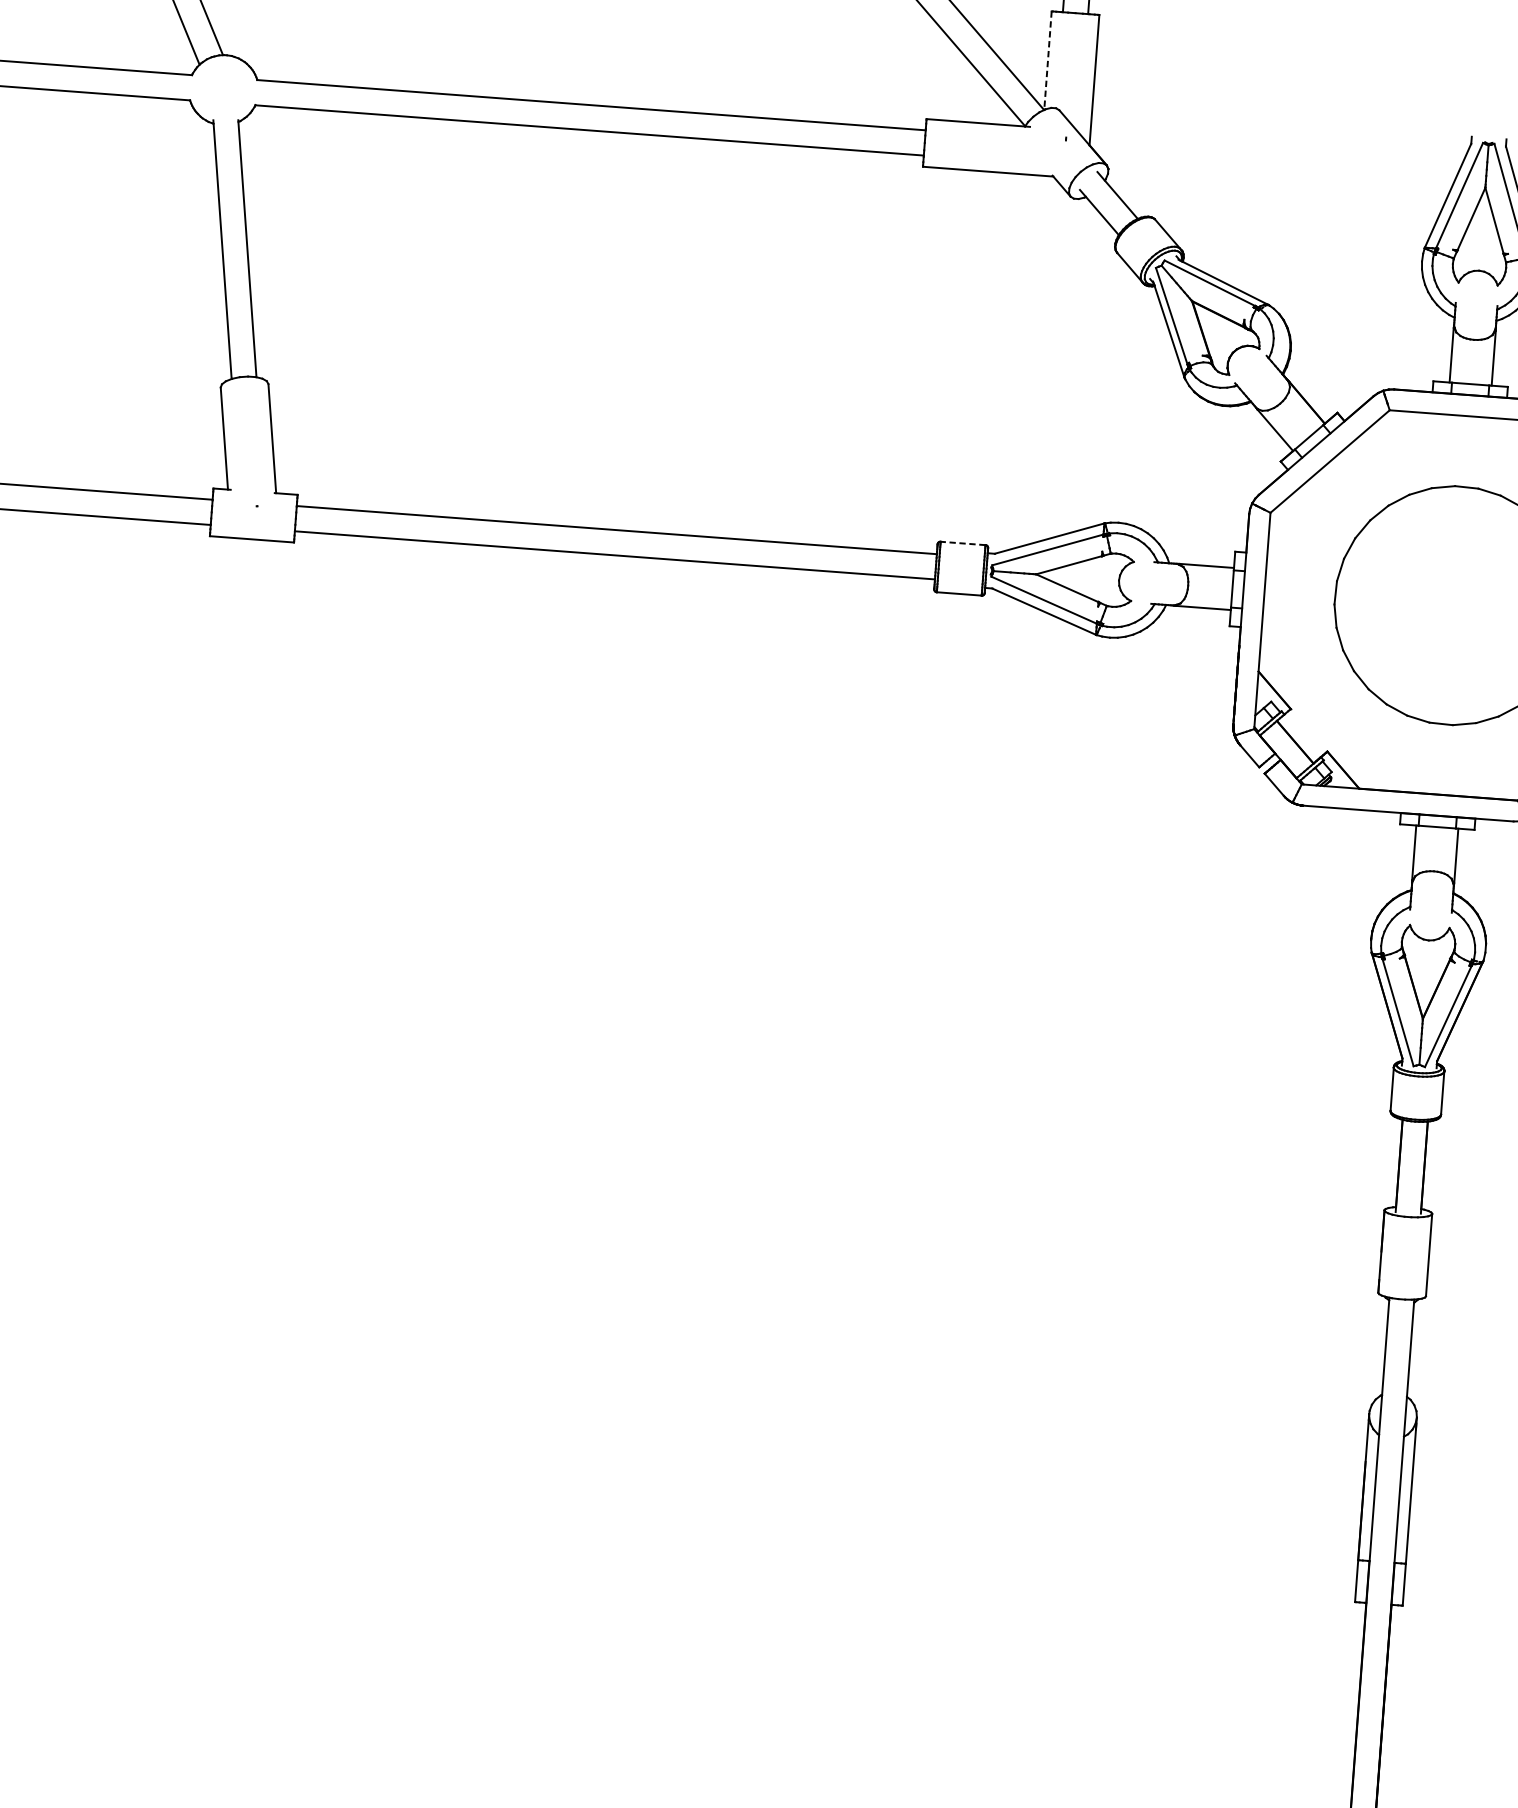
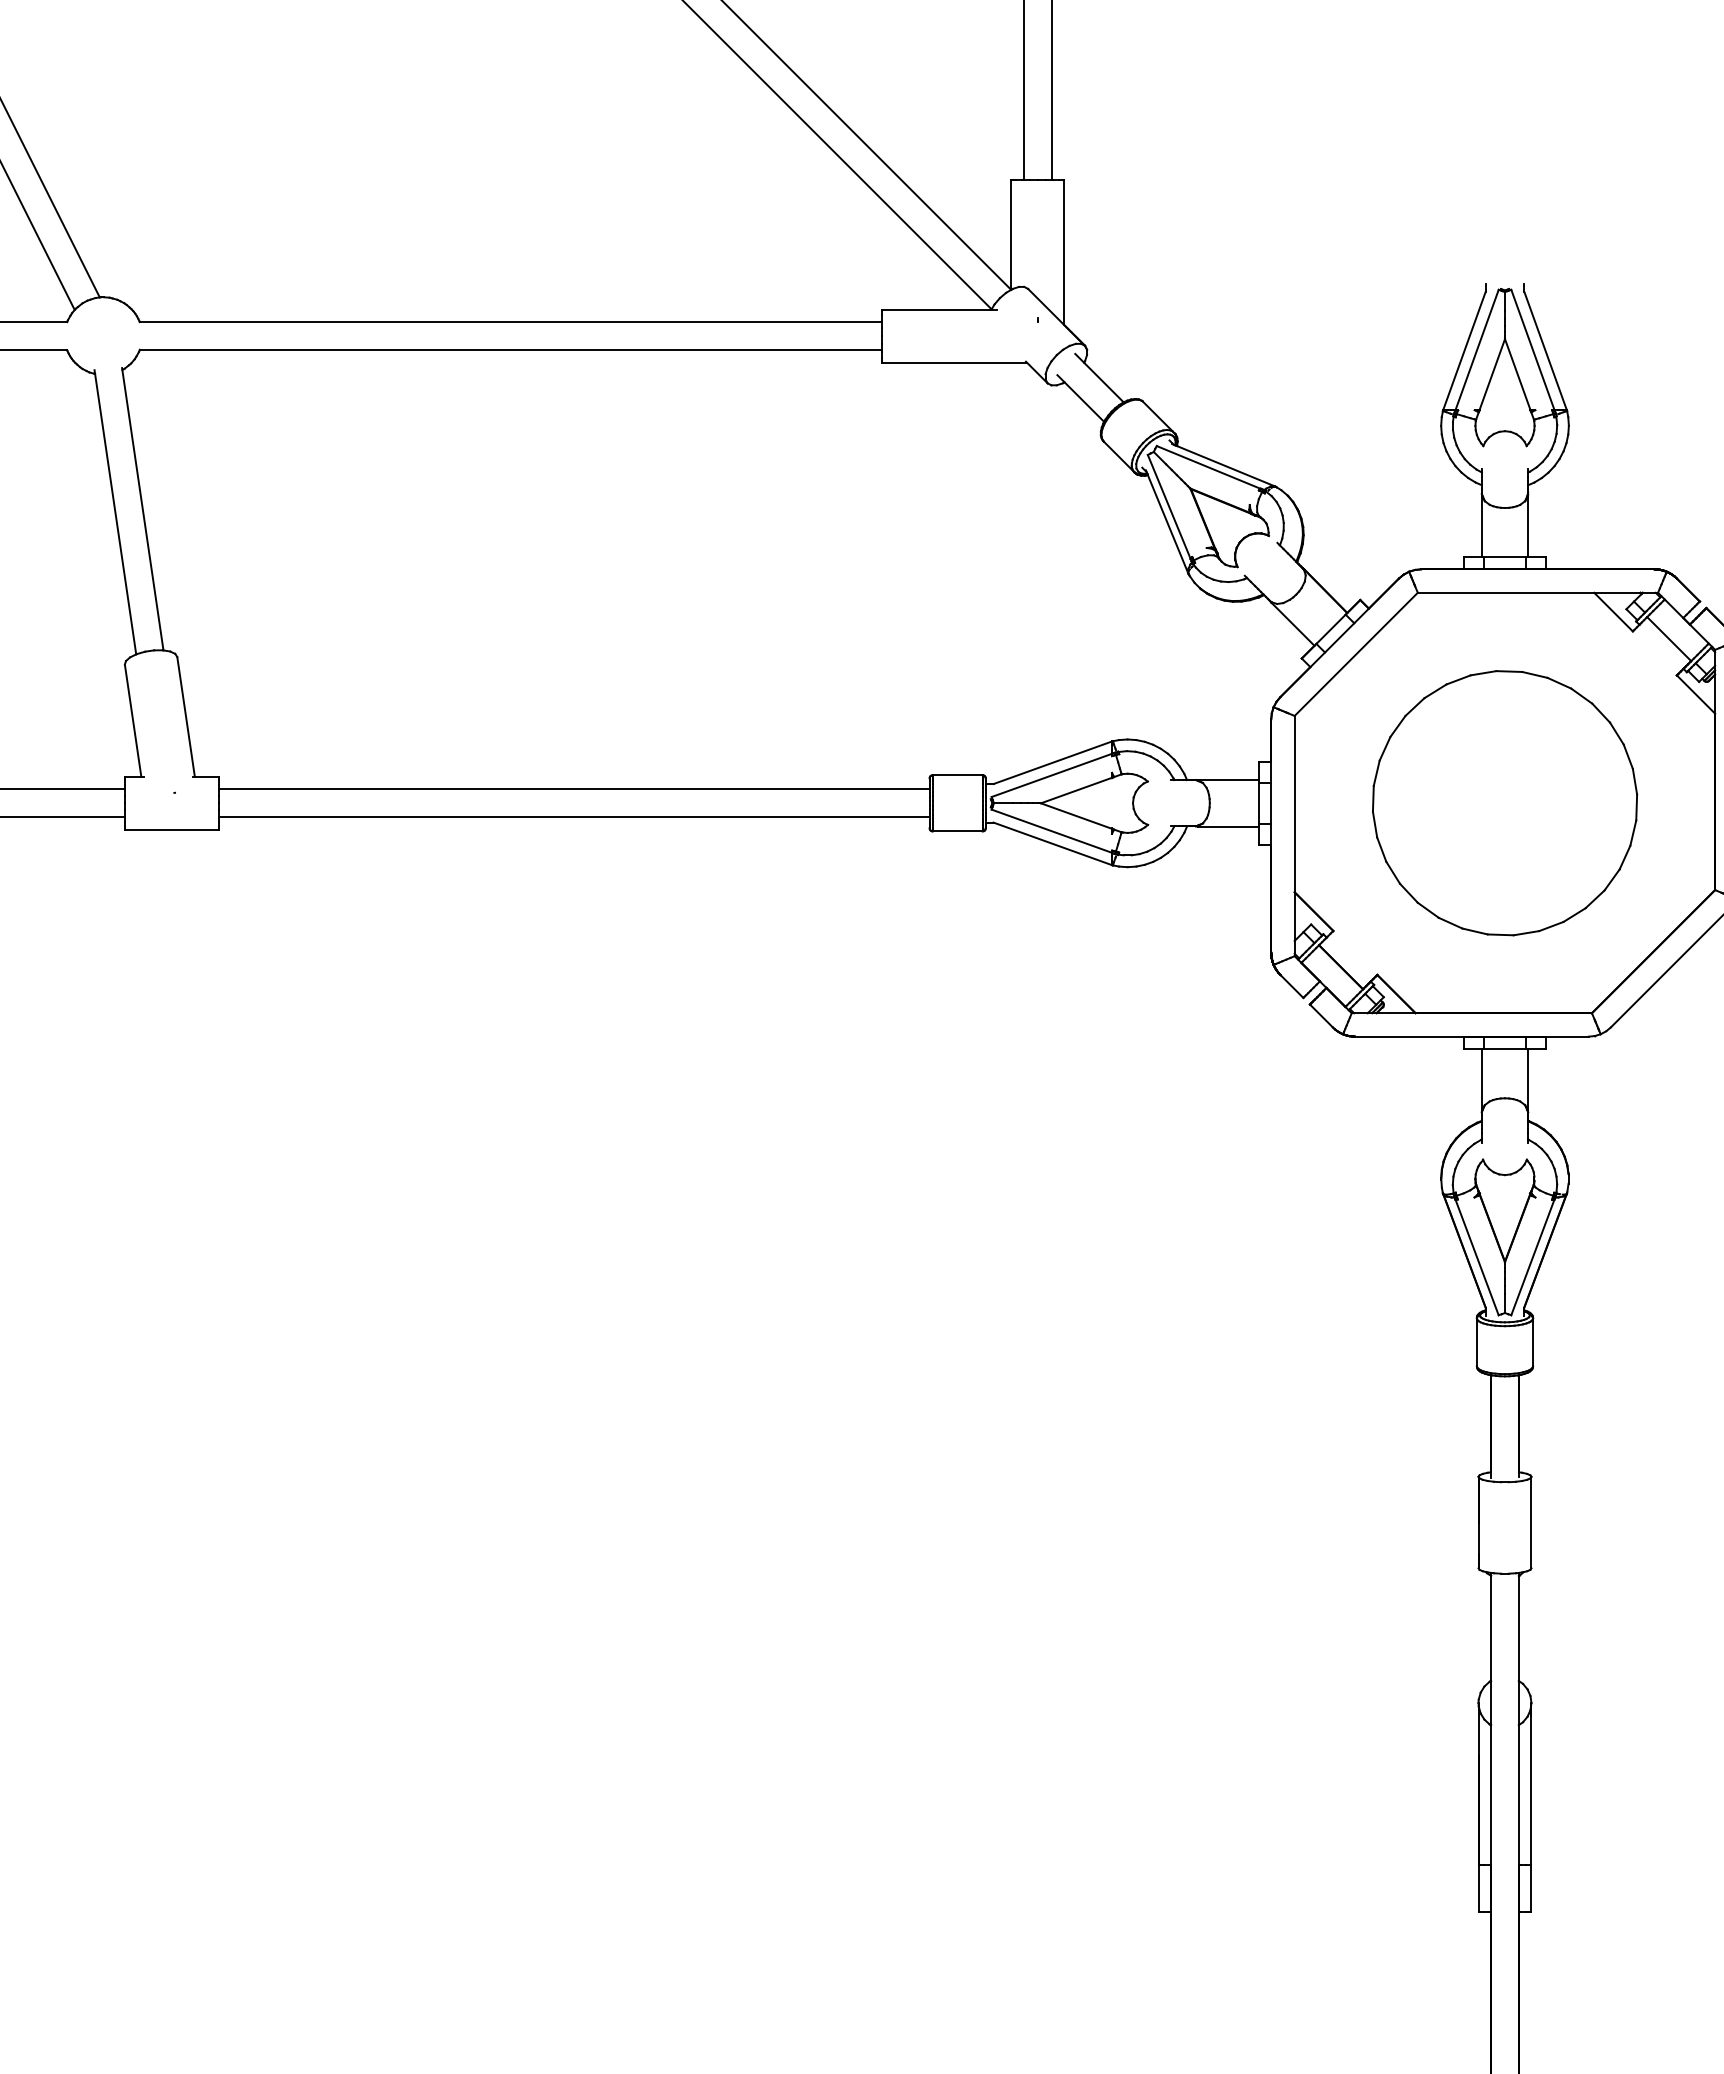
line: (1048, 60) -> (1011, 234), dashed -> solid
line: (962, 543) -> (957, 775), dashed -> solid

